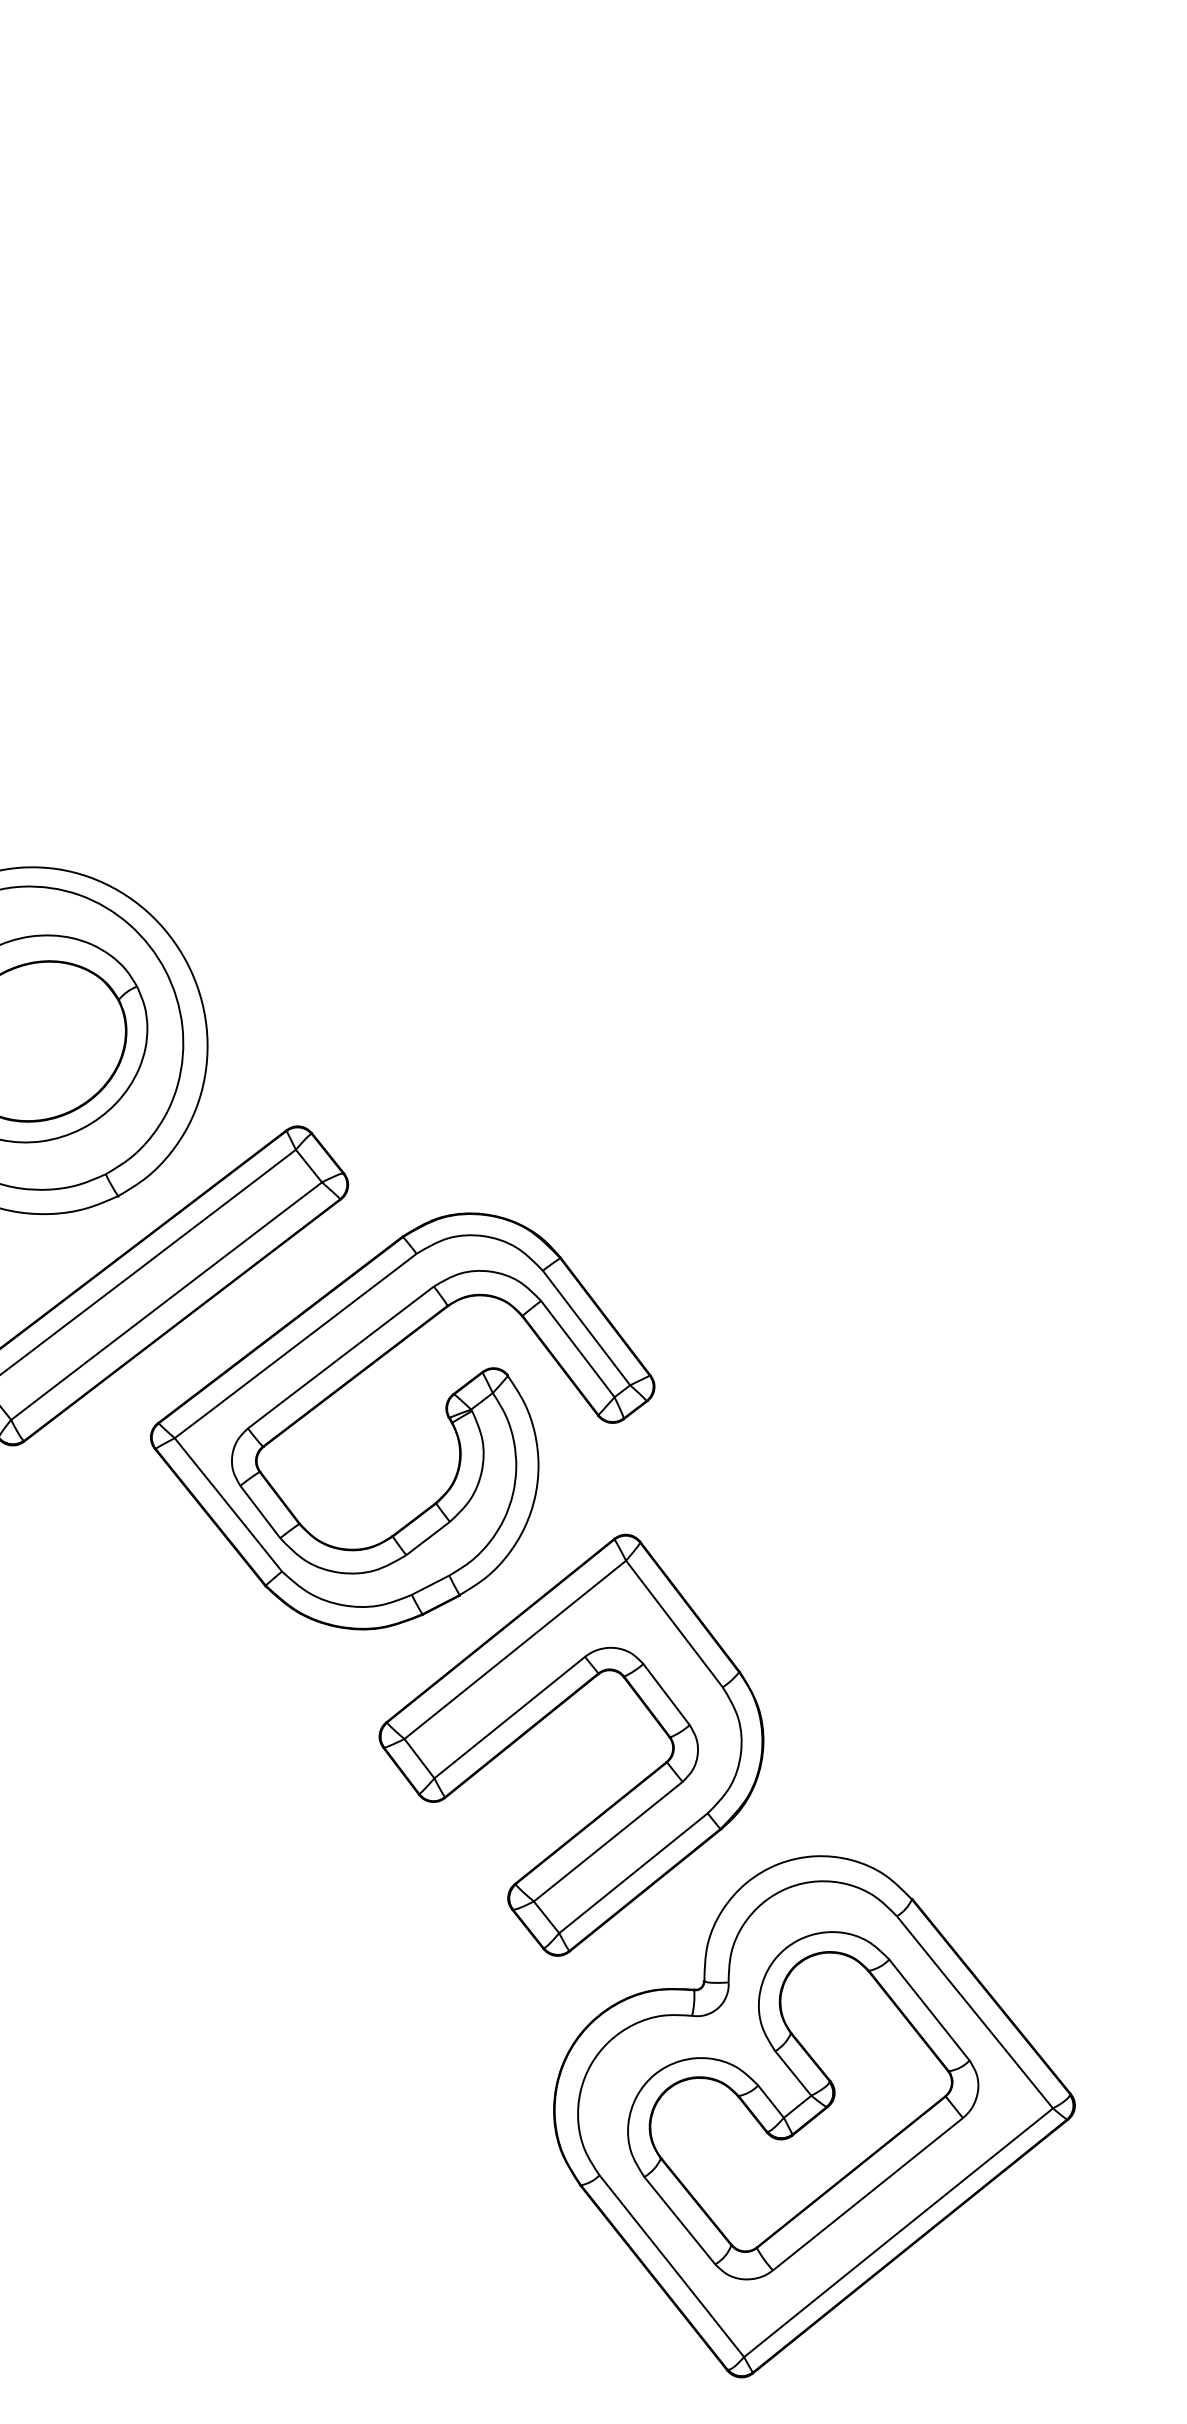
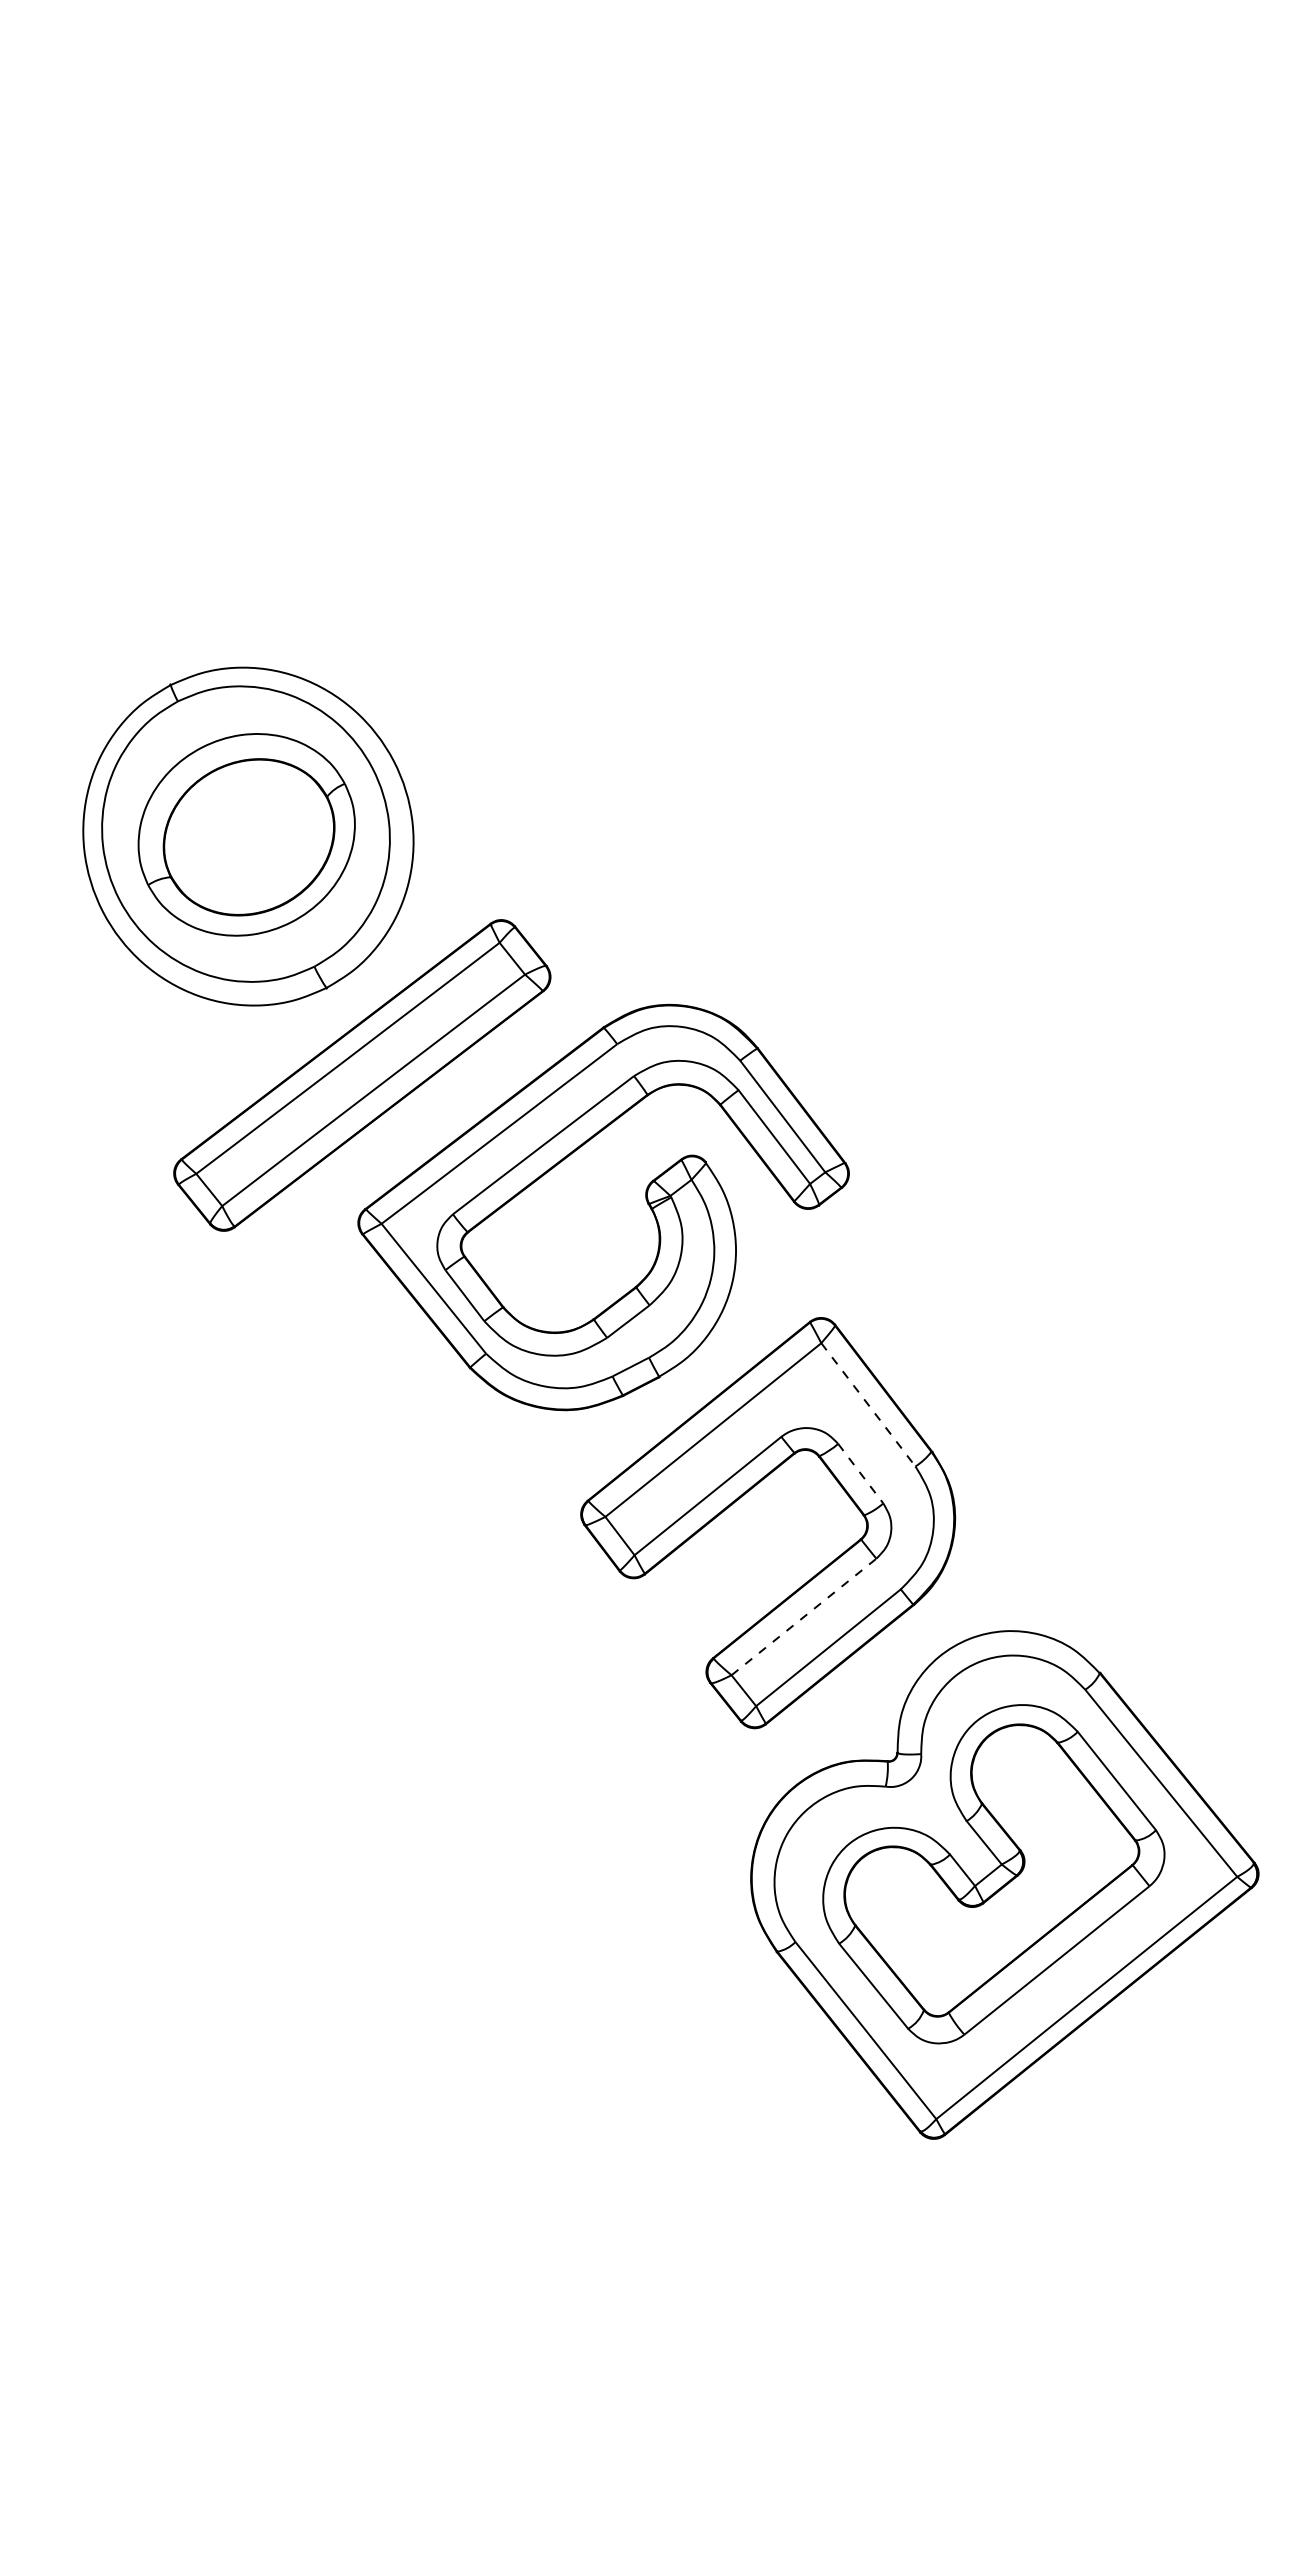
line: (674, 1623) -> (868, 1404), solid -> dashed
line: (667, 1695) -> (861, 1474), solid -> dashed
line: (607, 1841) -> (803, 1616), solid -> dashed

